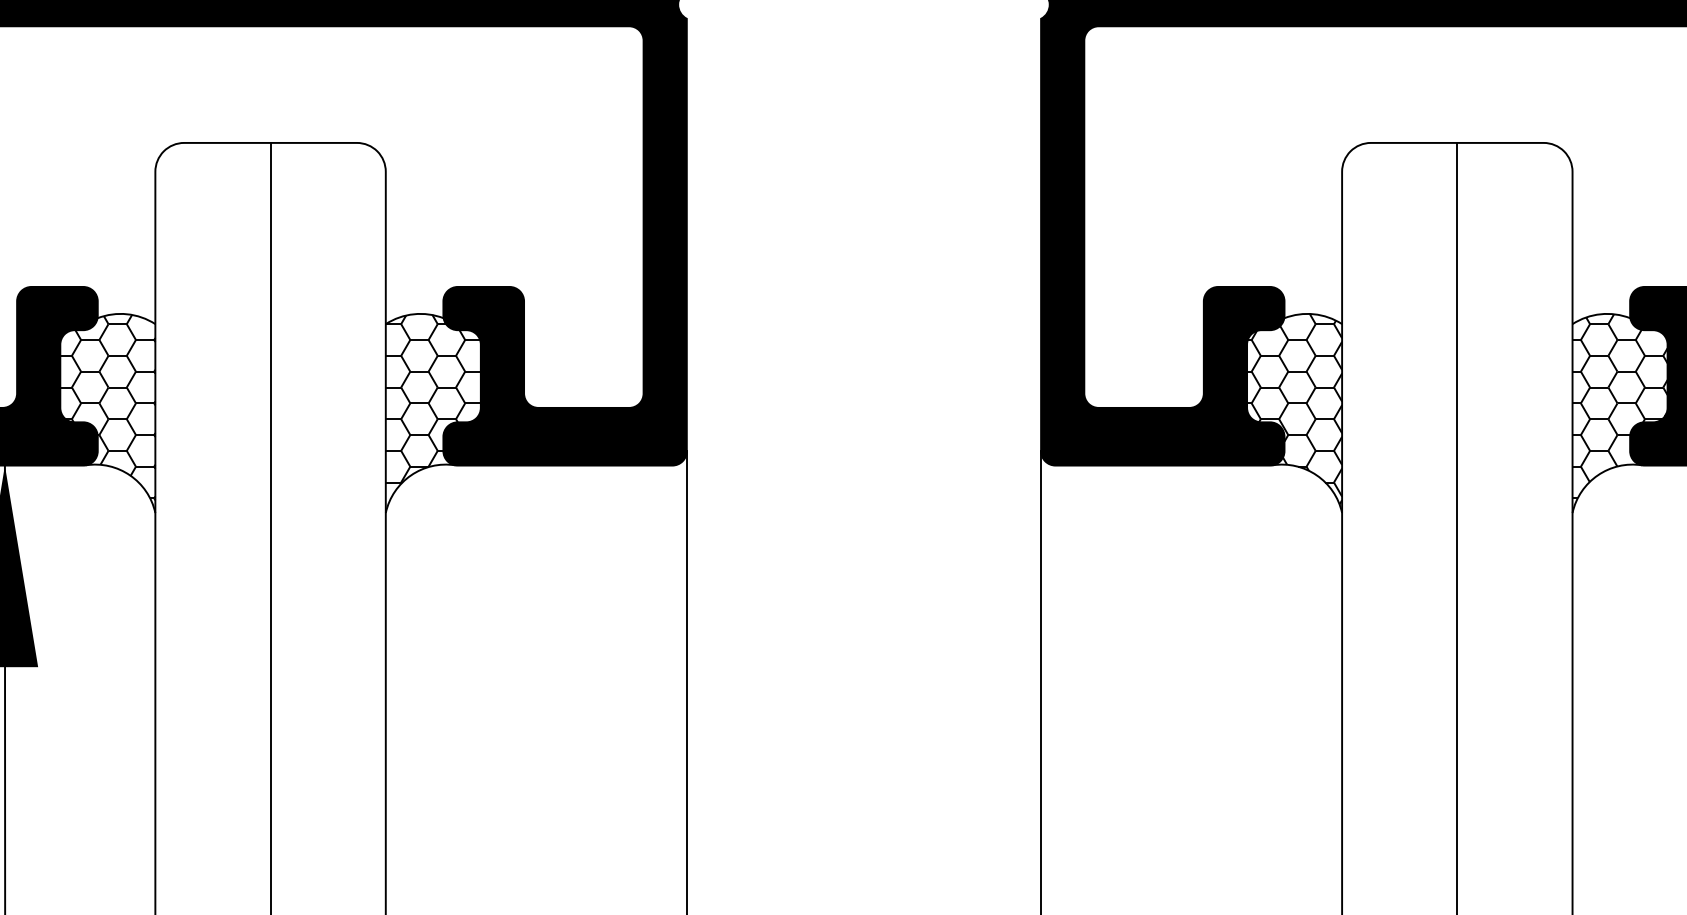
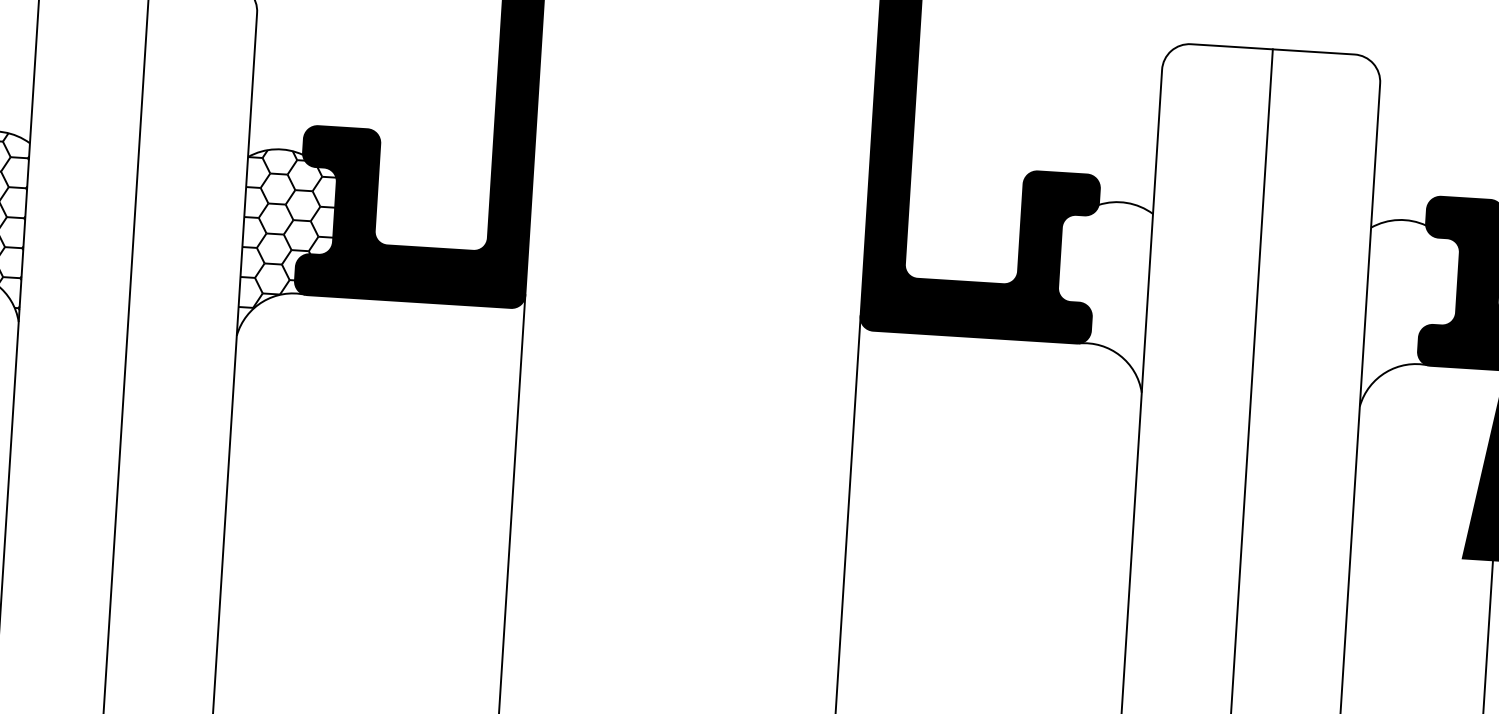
hatch: (1619, 406) -> (1410, 308), removed
hatch: (1294, 408) -> (1102, 290), removed

